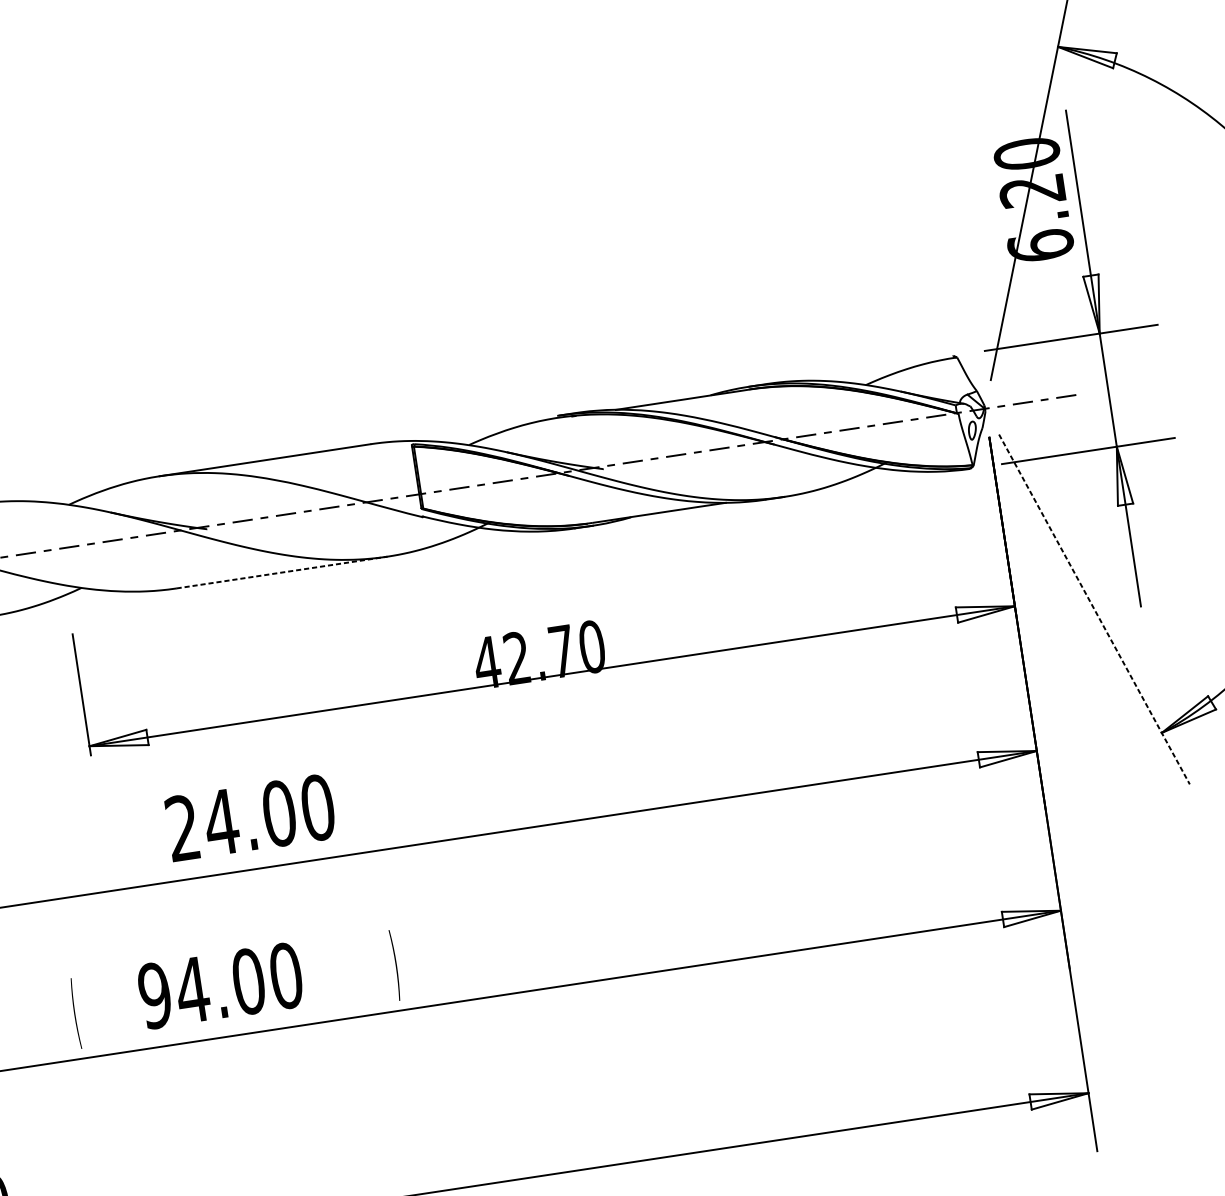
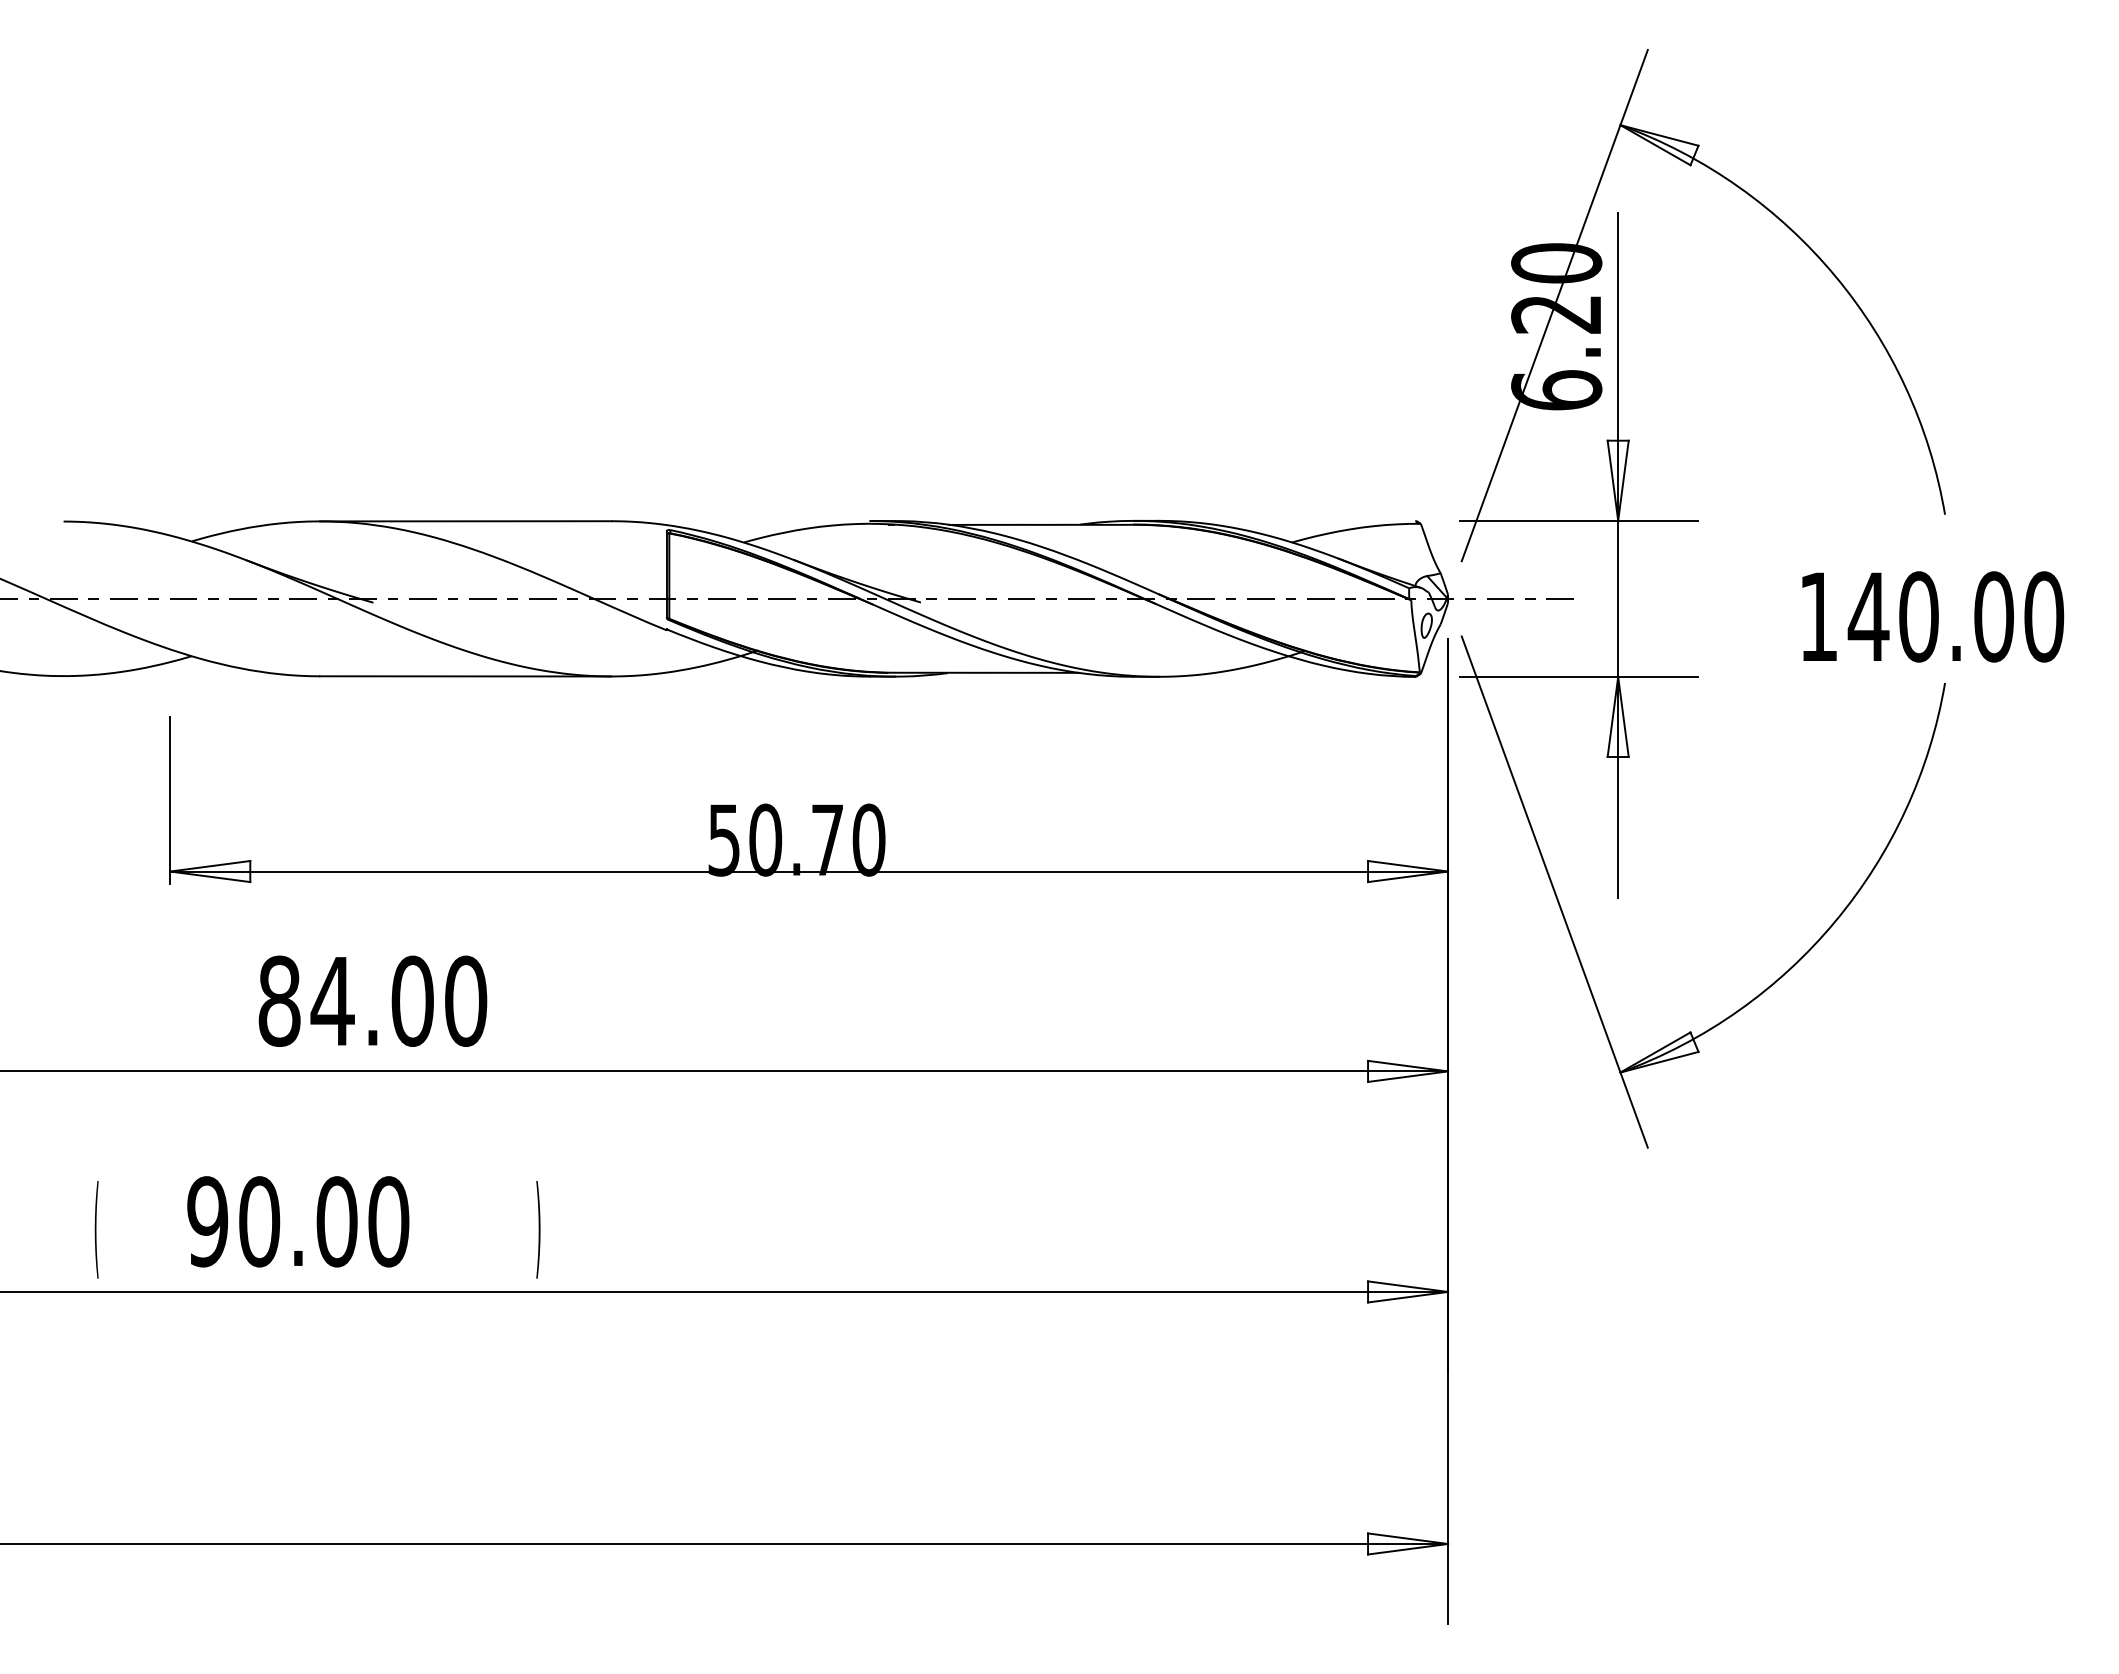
line: (282, 572) -> (465, 676), dashed -> solid
line: (1094, 609) -> (1554, 892), dashed -> solid
text: (501, 660) -> (744, 839), 42.70 -> 50.70
text: (182, 827) -> (279, 1000), 24.00 -> 84.00
text: (191, 989) -> (258, 1221), 94.00 -> 90.00

